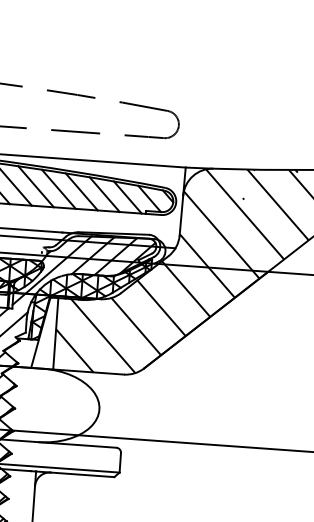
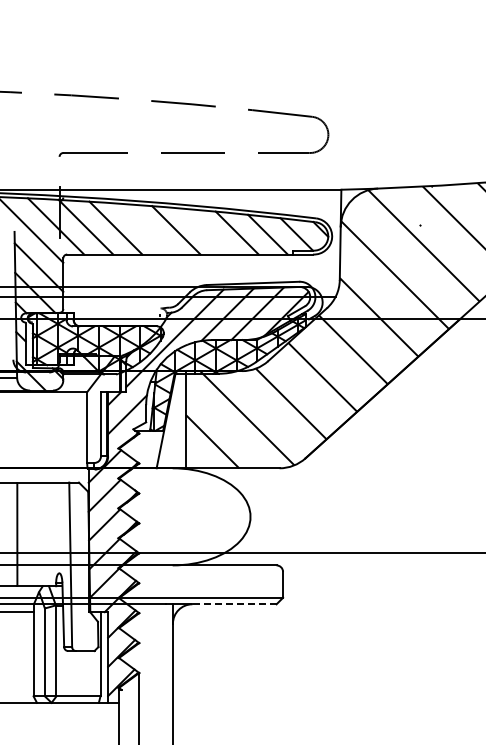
line: (35, 186) -> (145, 228), removed
line: (81, 191) -> (206, 231), removed
line: (82, 474) -> (234, 604), solid -> dashed

